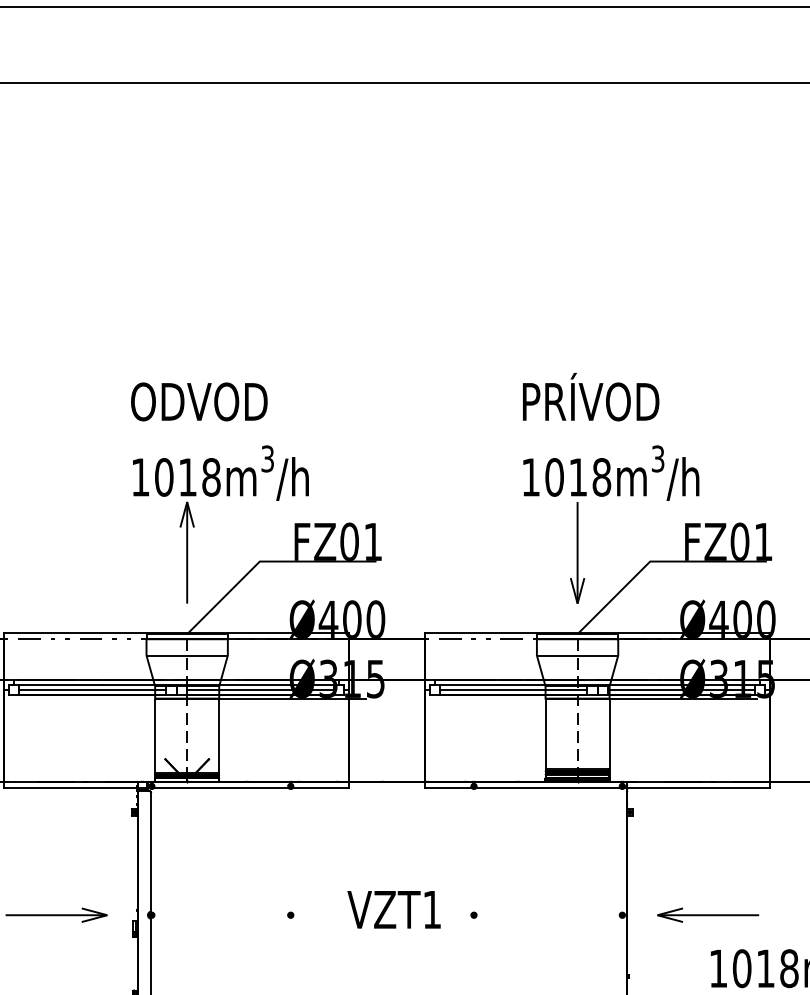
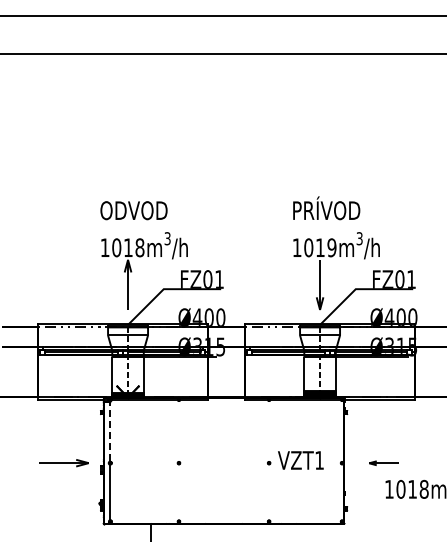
text: (600, 476) -> (331, 247), 1018m -> 1019m
line: (151, 850) -> (110, 431), solid -> dashed
text: (393, 909) -> (300, 460), moved
part: (706, 915) -> (383, 463), size x0.6

